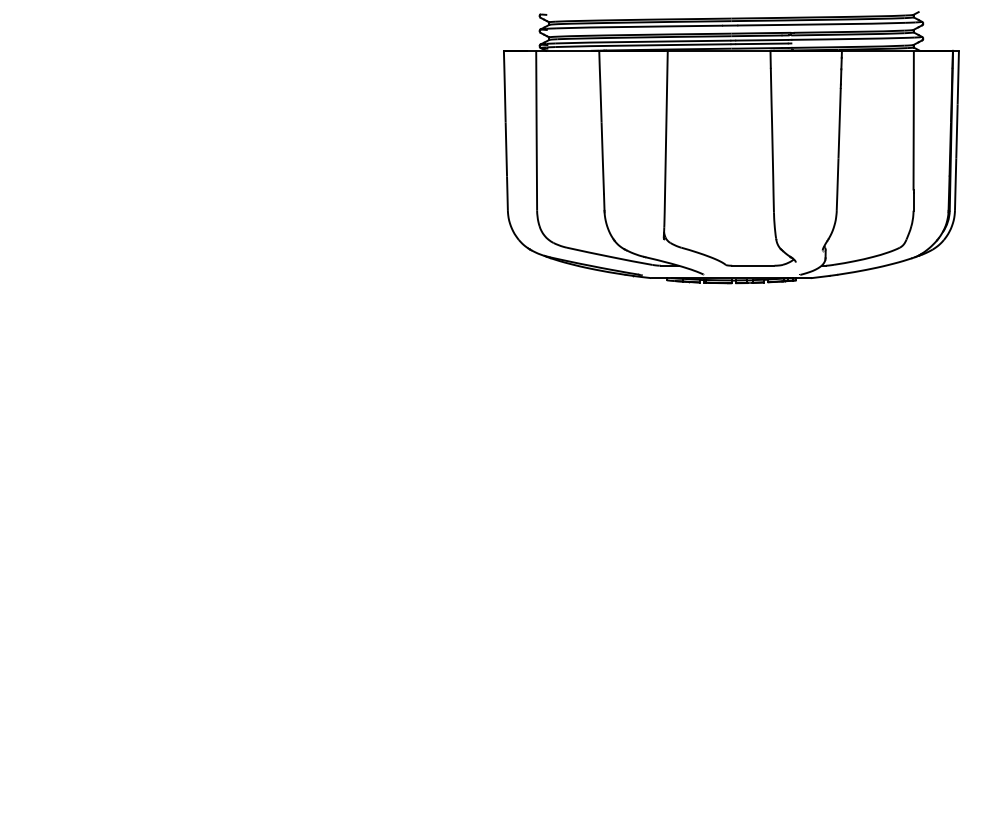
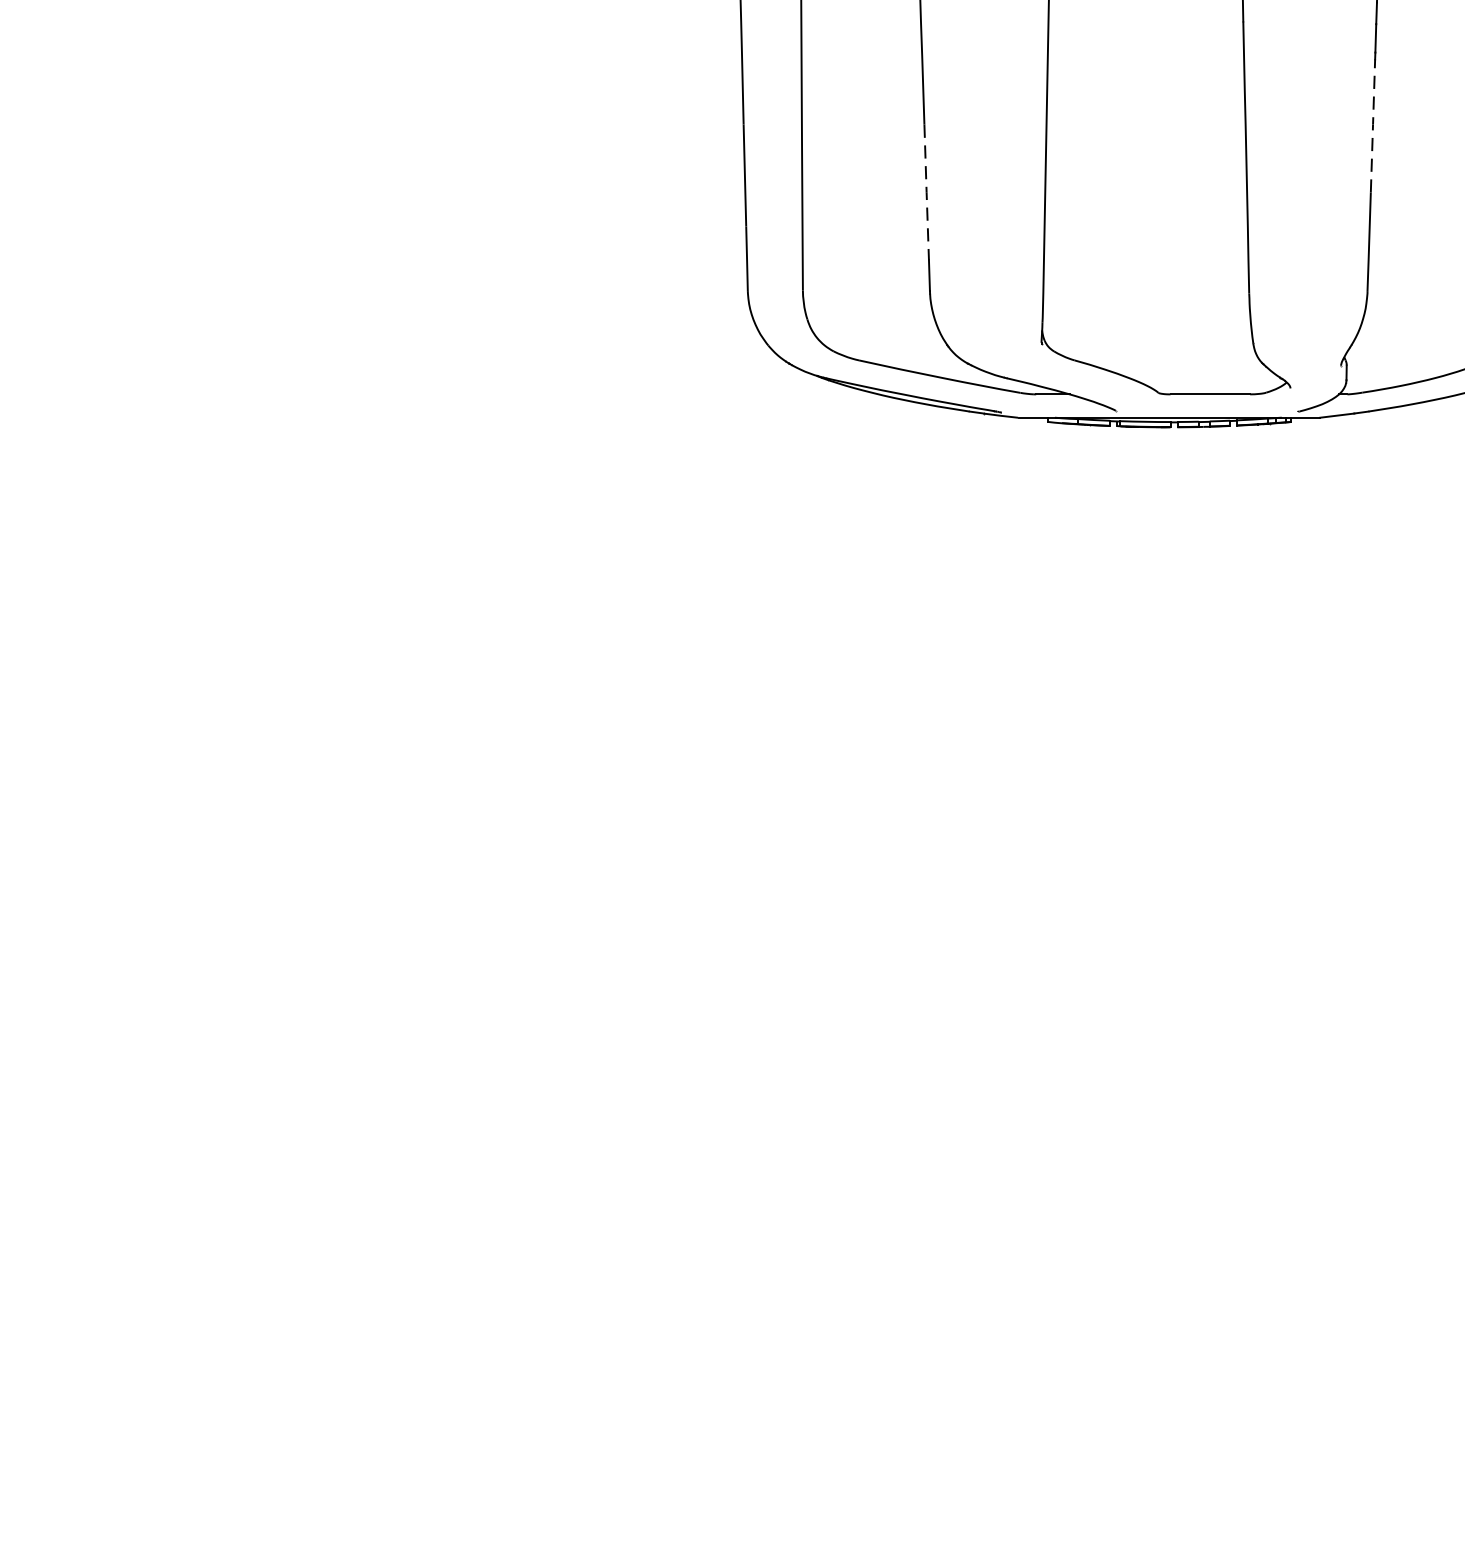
line: (839, 123) -> (1372, 126), solid -> dashed
line: (602, 157) -> (926, 190), solid -> dashed

